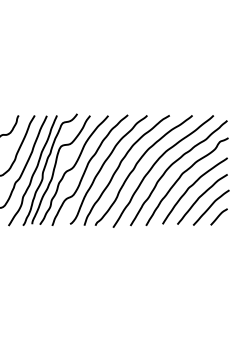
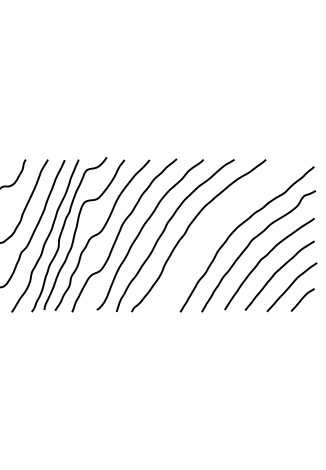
curve: (156, 163) -> (216, 226), removed

